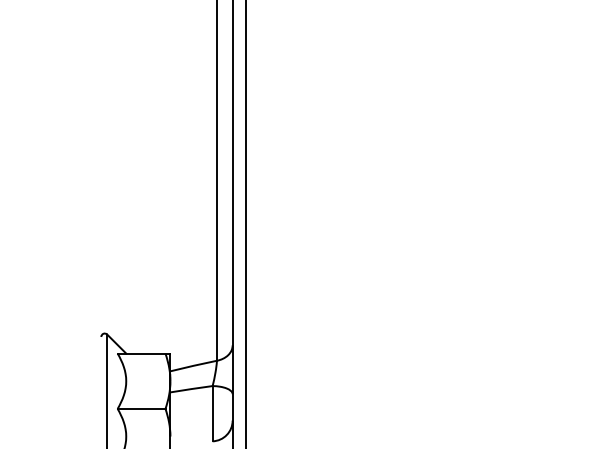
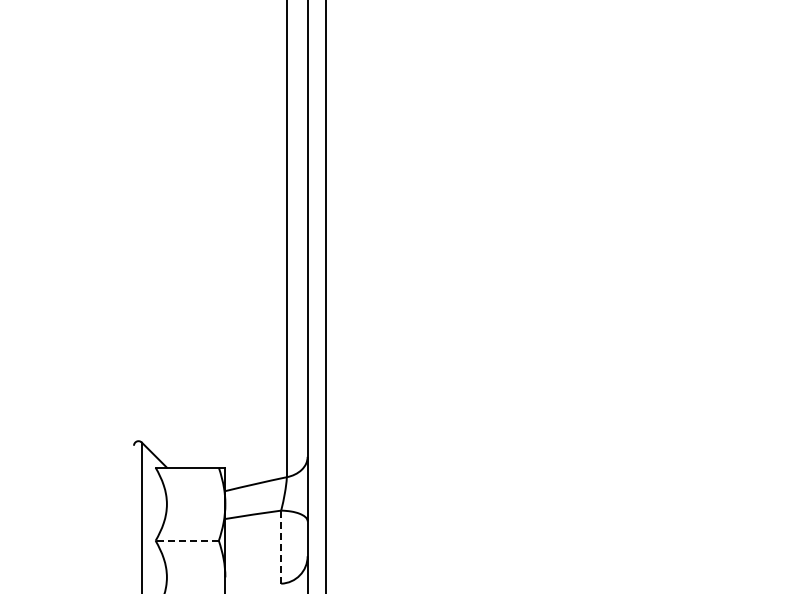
line: (141, 408) -> (187, 540), solid -> dashed
line: (212, 413) -> (281, 547), solid -> dashed

